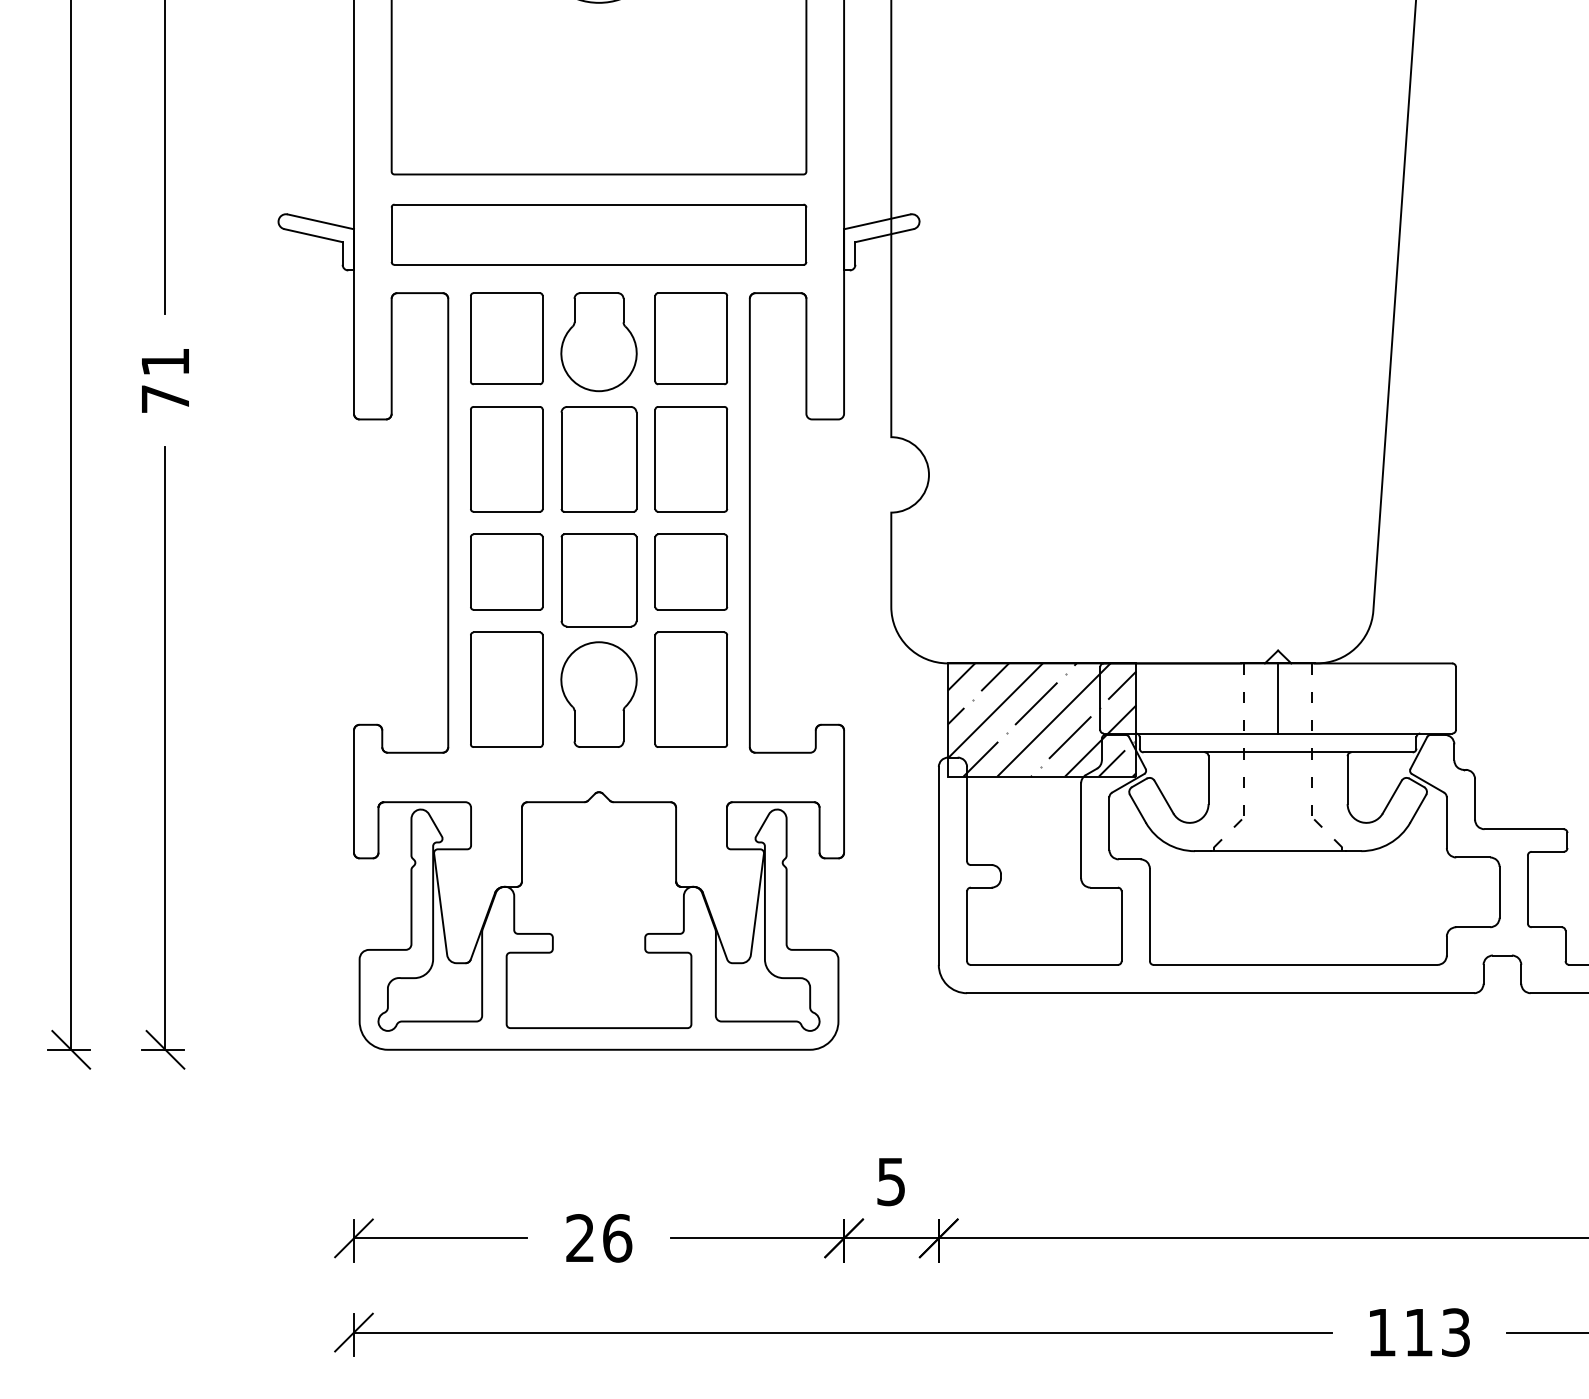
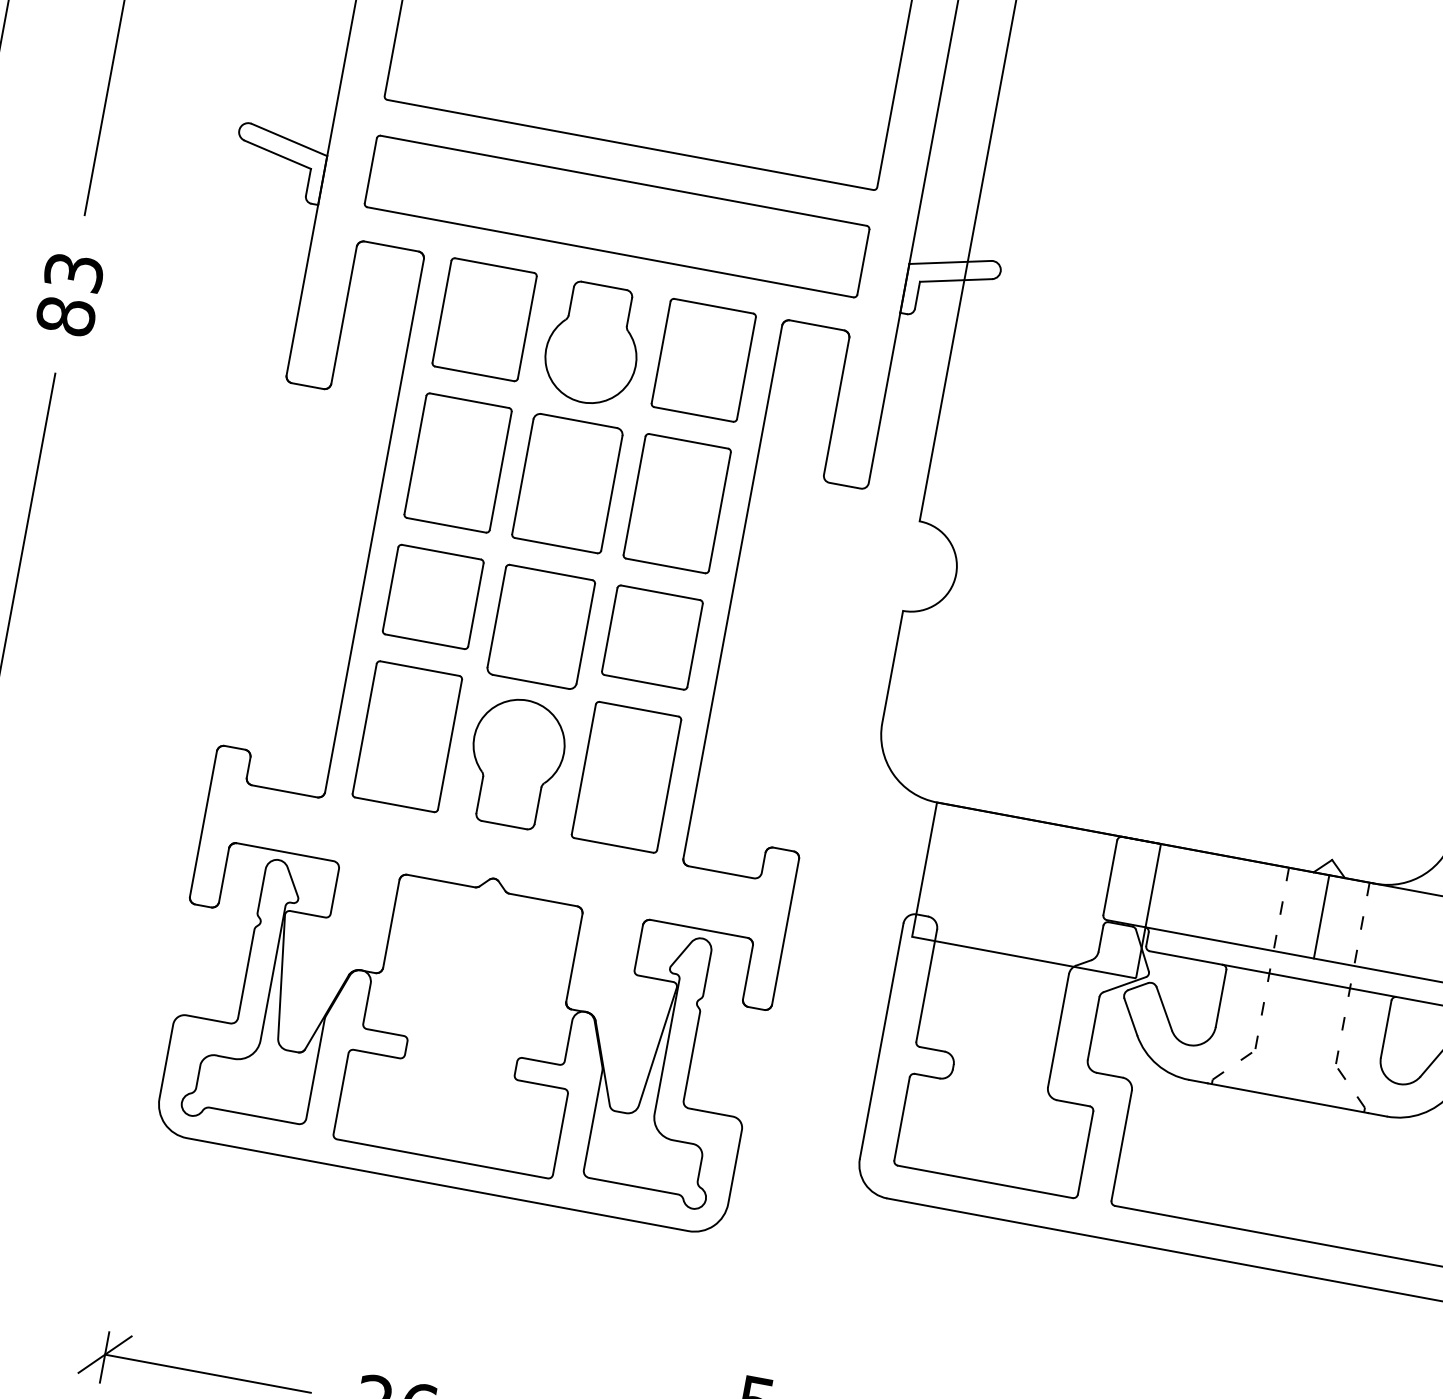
text: (165, 380) -> (70, 294), 71 -> 83
hatch: (1041, 719) -> (1035, 889), removed

